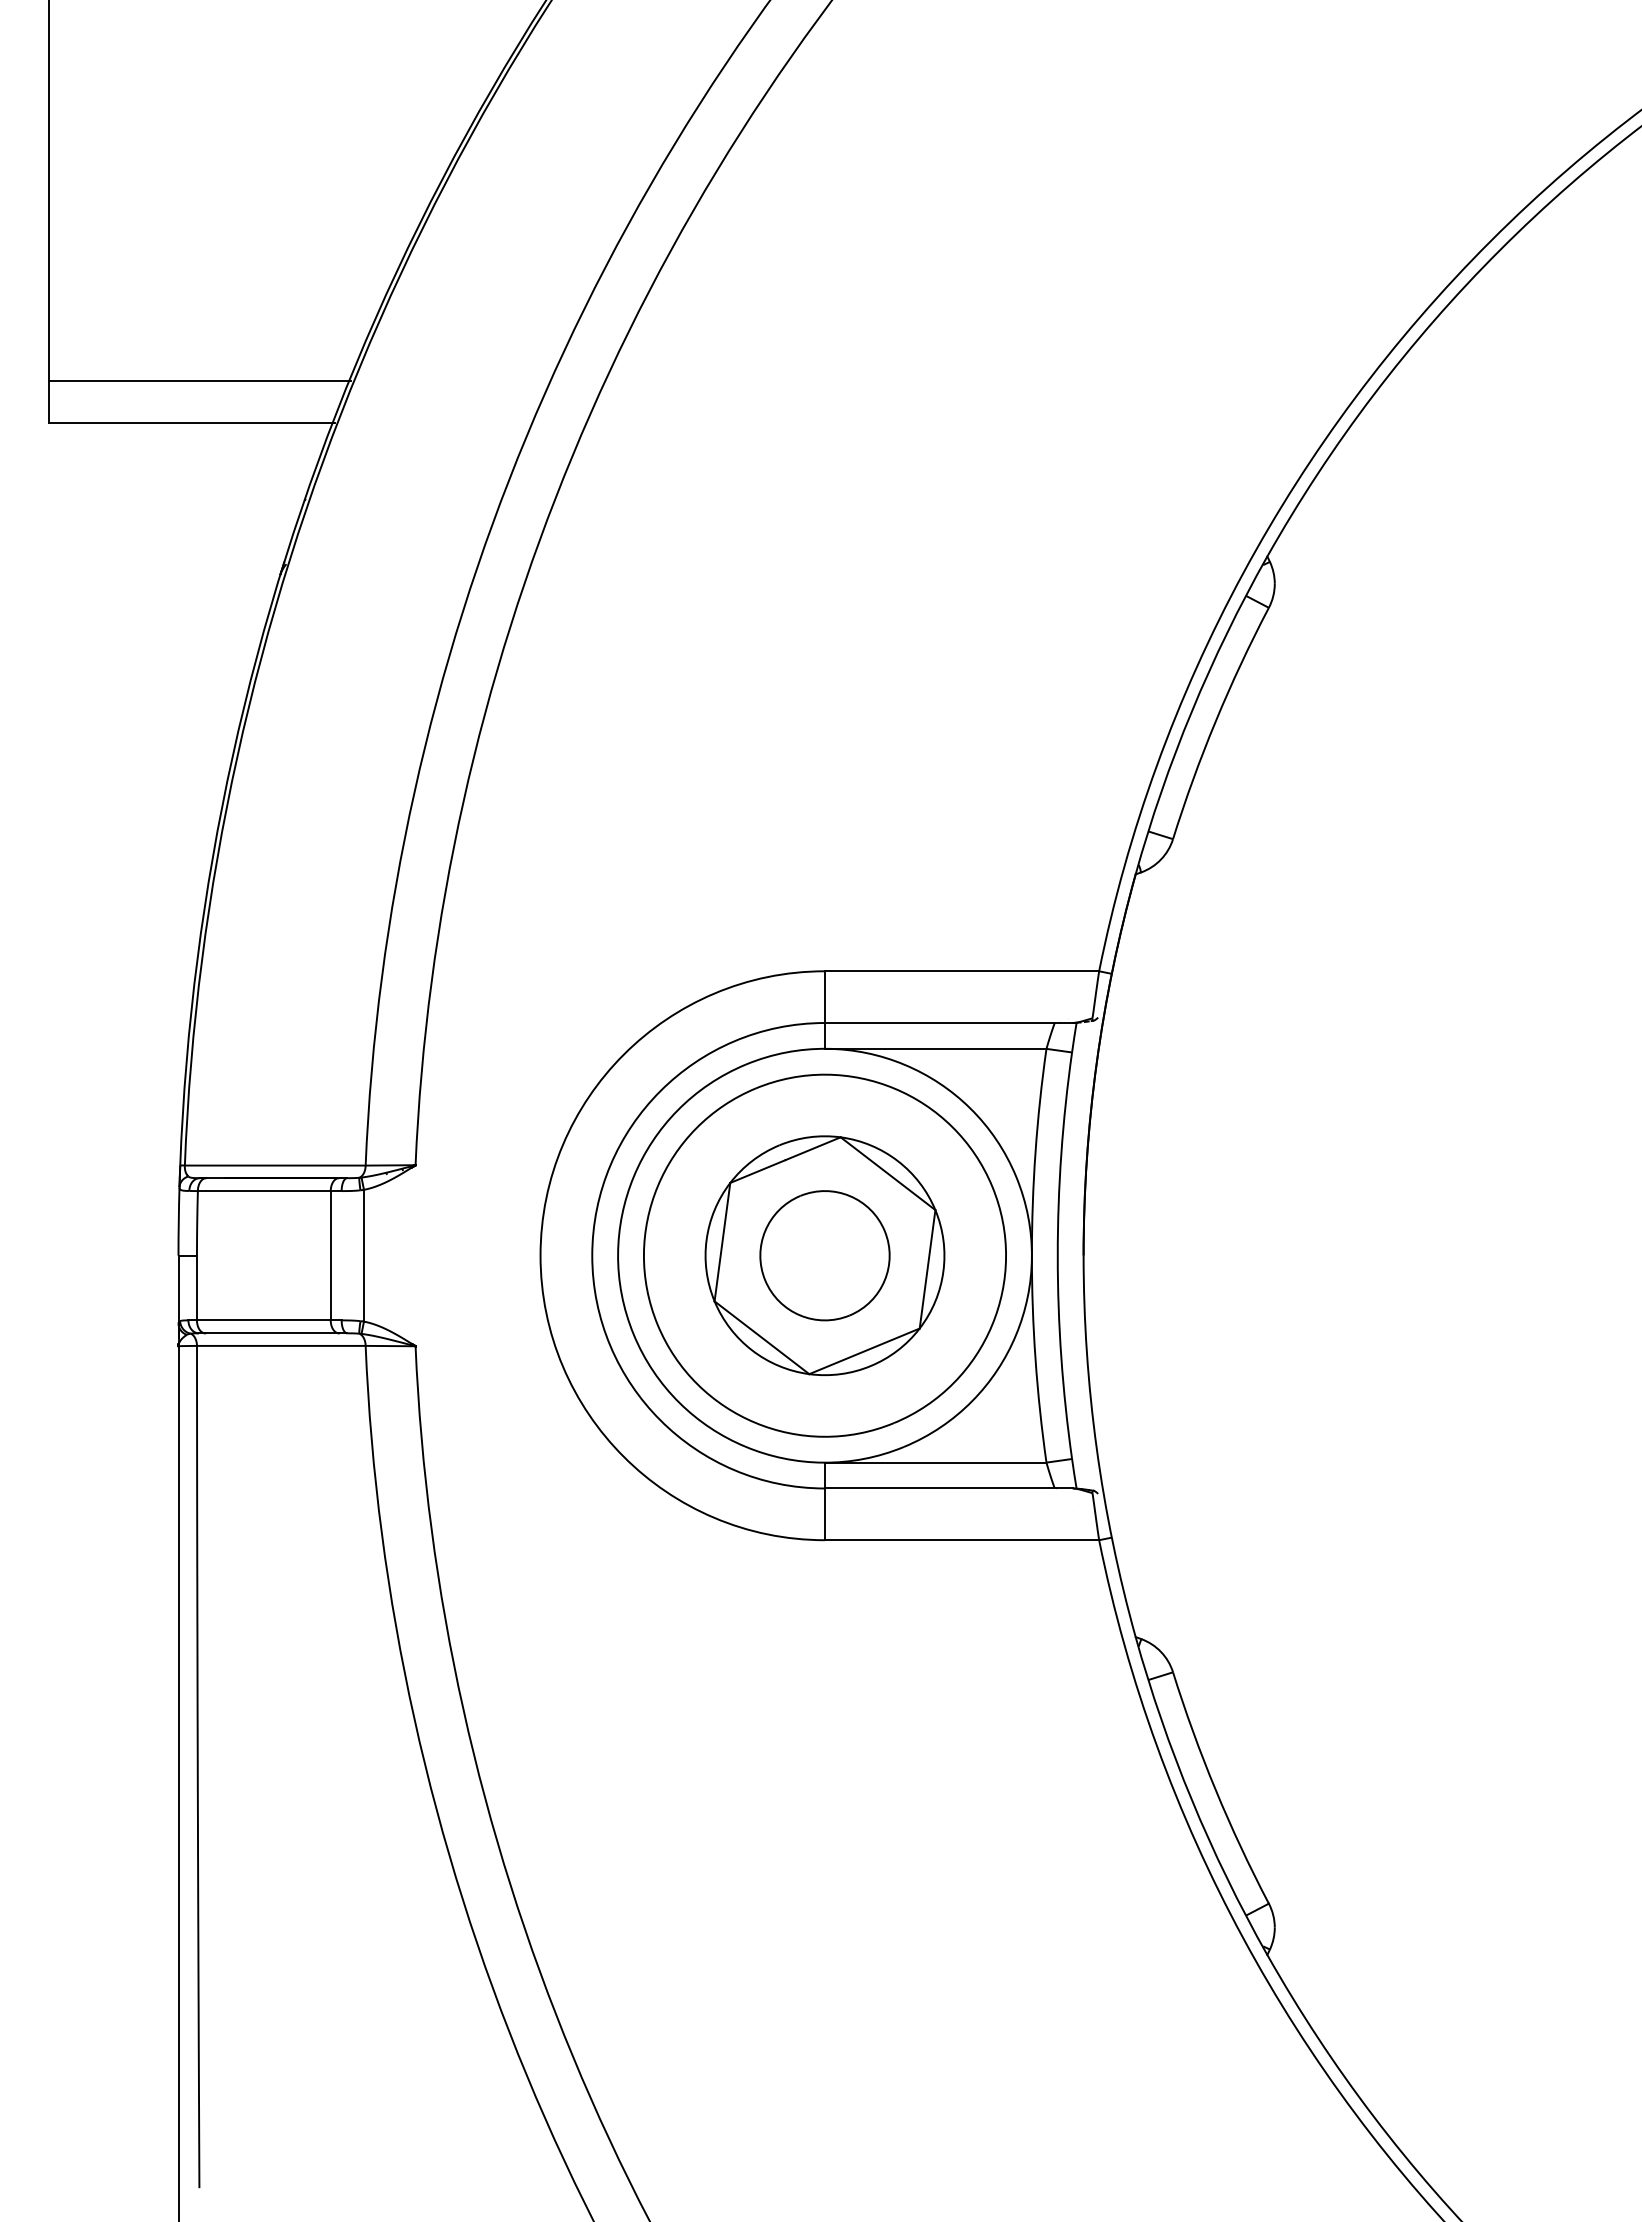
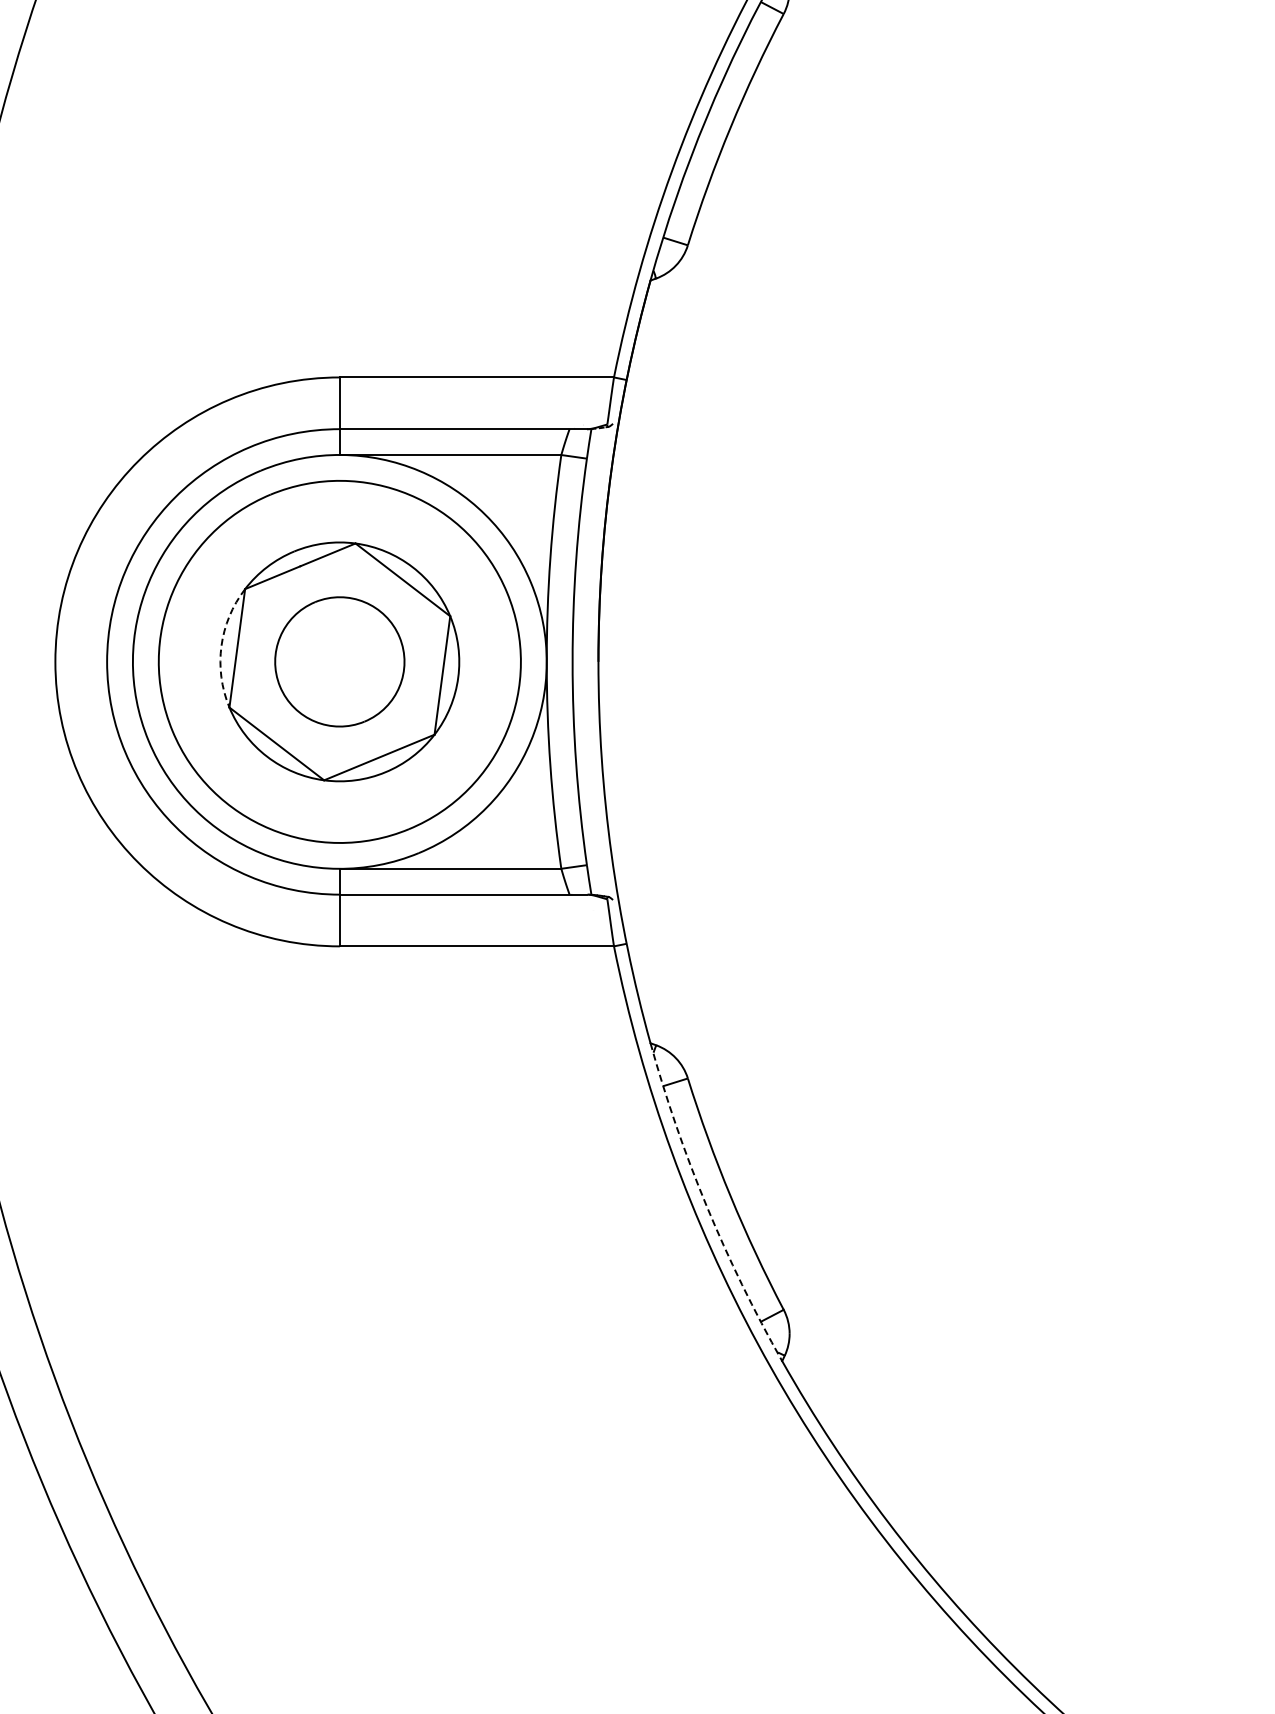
arc: (706, 1240) -> (221, 646), solid -> dashed
arc: (1191, 1800) -> (706, 1206), solid -> dashed

